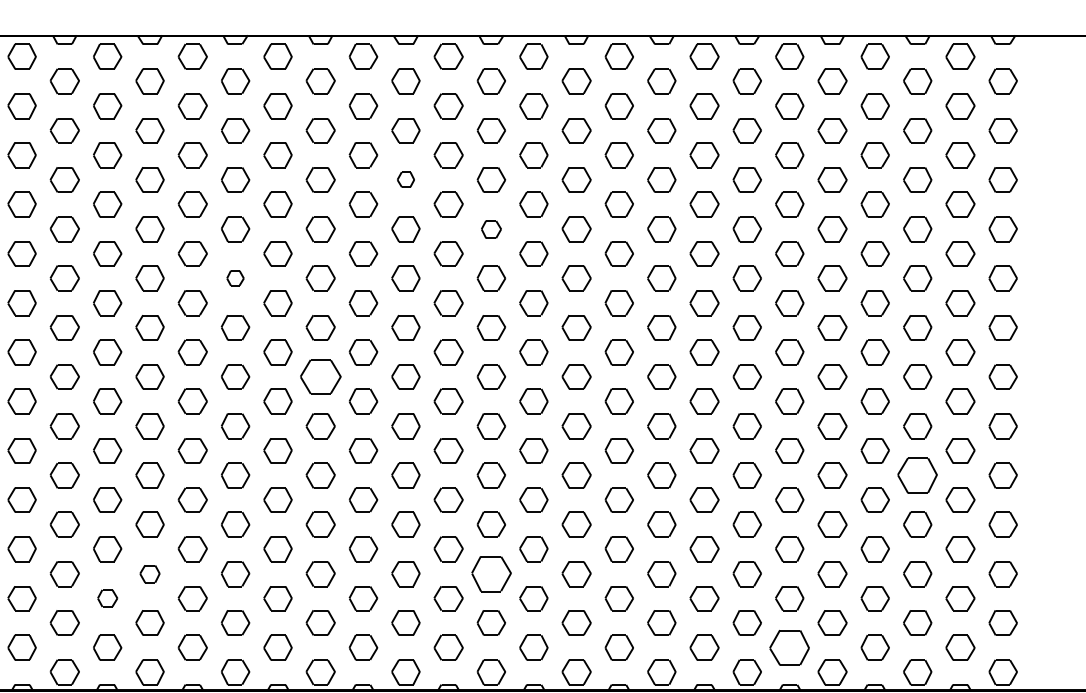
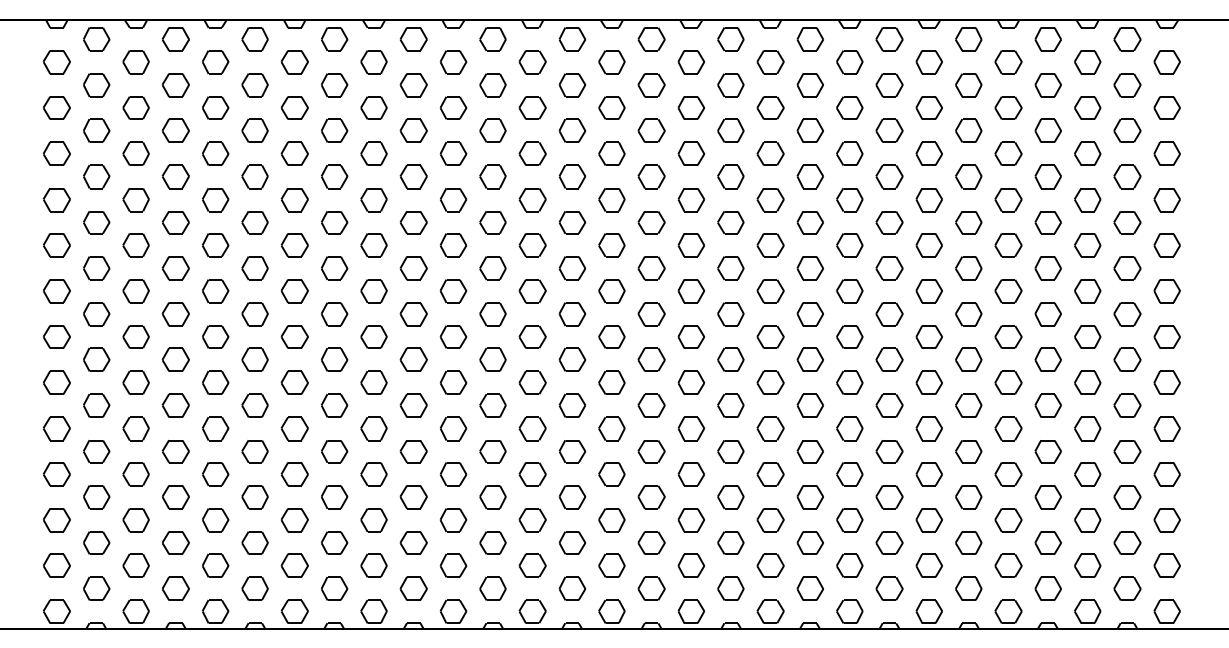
part: (405, 179) -> (611, 153), size x1.67
part: (491, 230) -> (691, 200), size x1.43
part: (235, 278) -> (453, 245), size x1.67
part: (320, 376) -> (532, 336), size x0.71
part: (917, 475) -> (1087, 428), size x0.71
part: (149, 574) -> (373, 520), size x1.43
part: (490, 574) -> (690, 520), size x0.71
part: (107, 597) -> (334, 542), size x1.43
part: (789, 647) -> (968, 588), size x0.71

